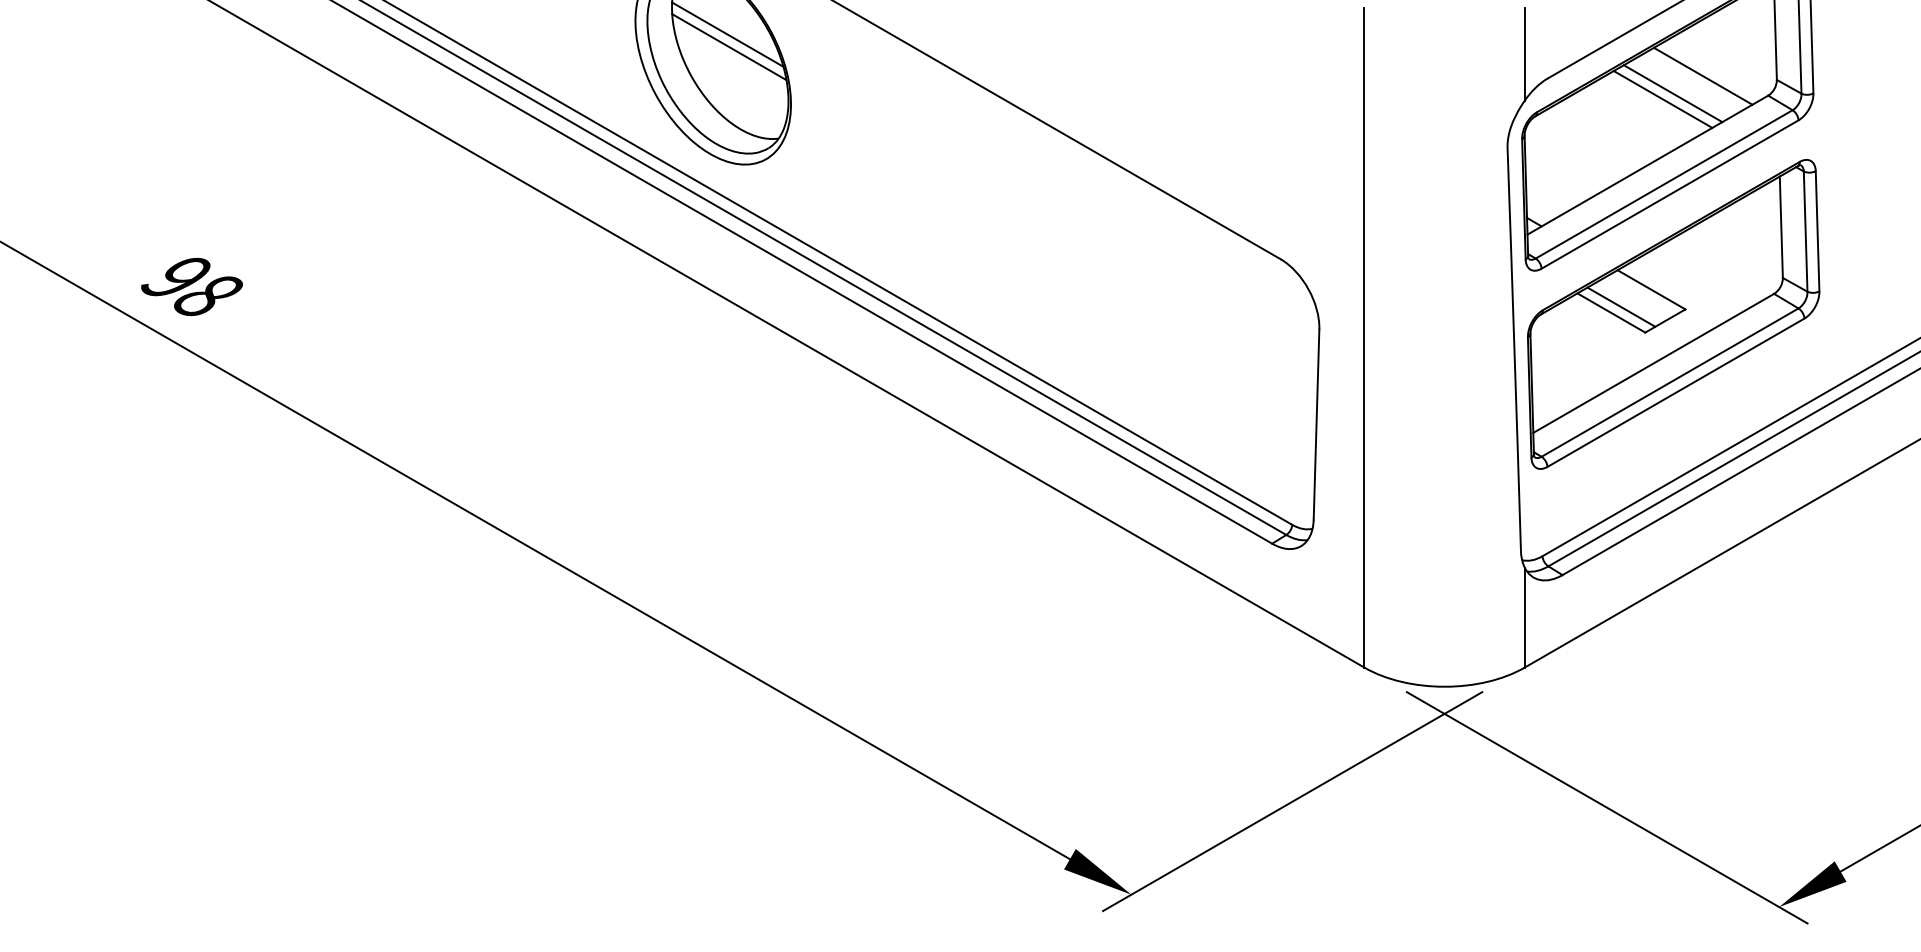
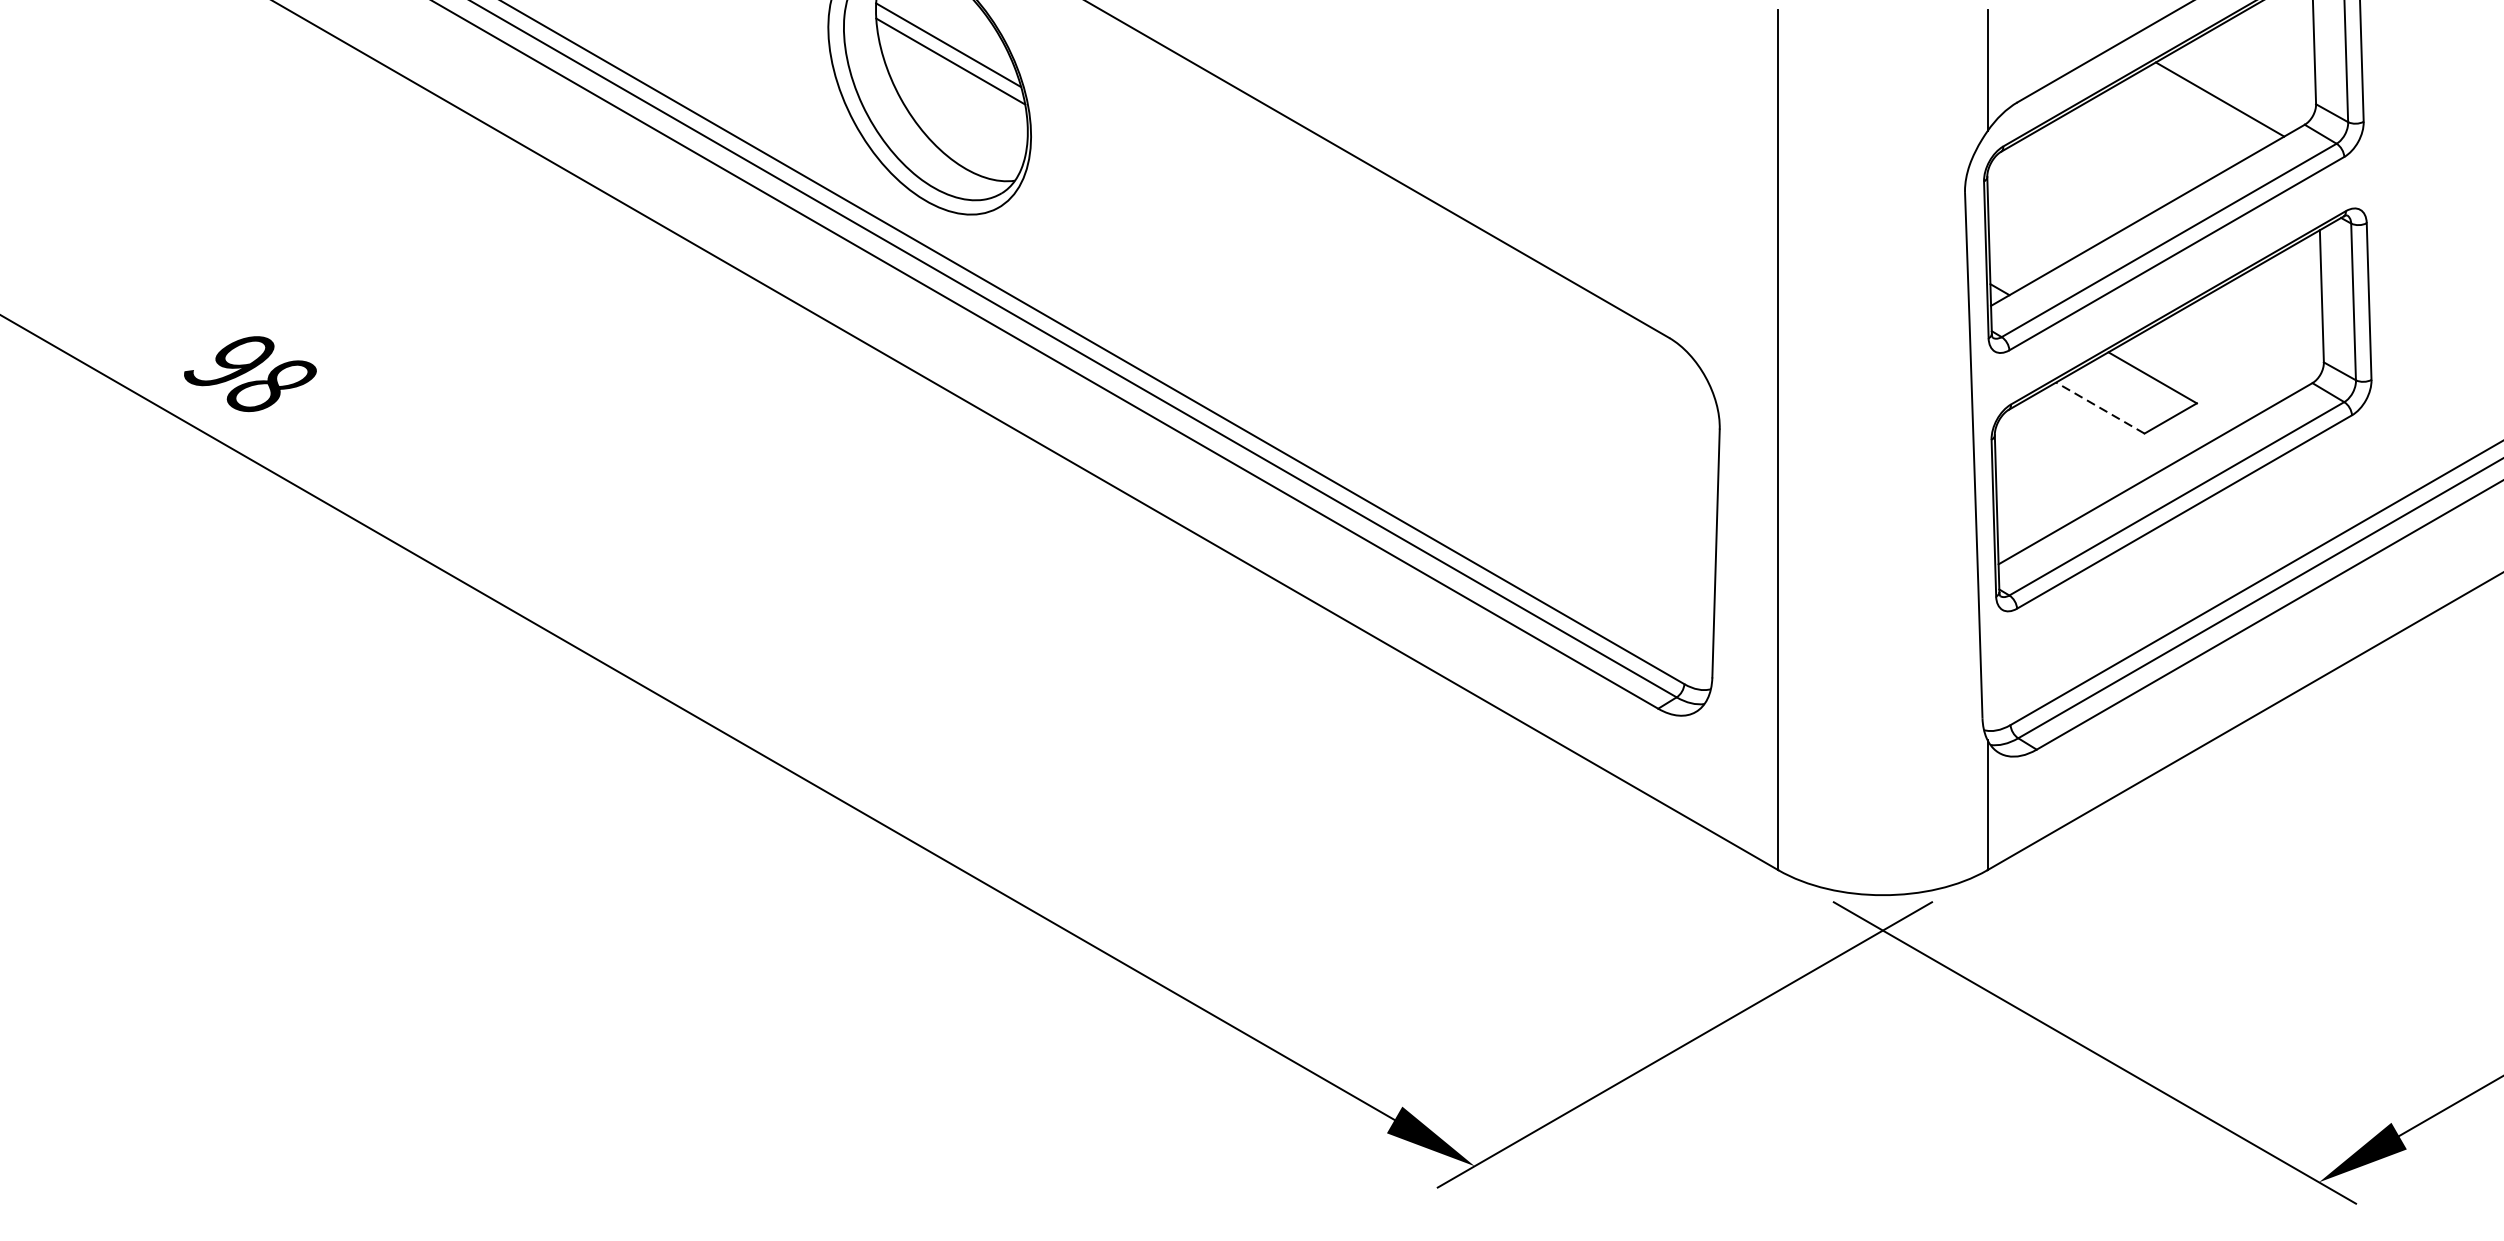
line: (1672, 93) -> (2180, 121), removed
line: (1662, 99) -> (2166, 129), removed
line: (1621, 306) -> (2113, 399), removed
line: (1610, 312) -> (2099, 407), solid -> dashed

